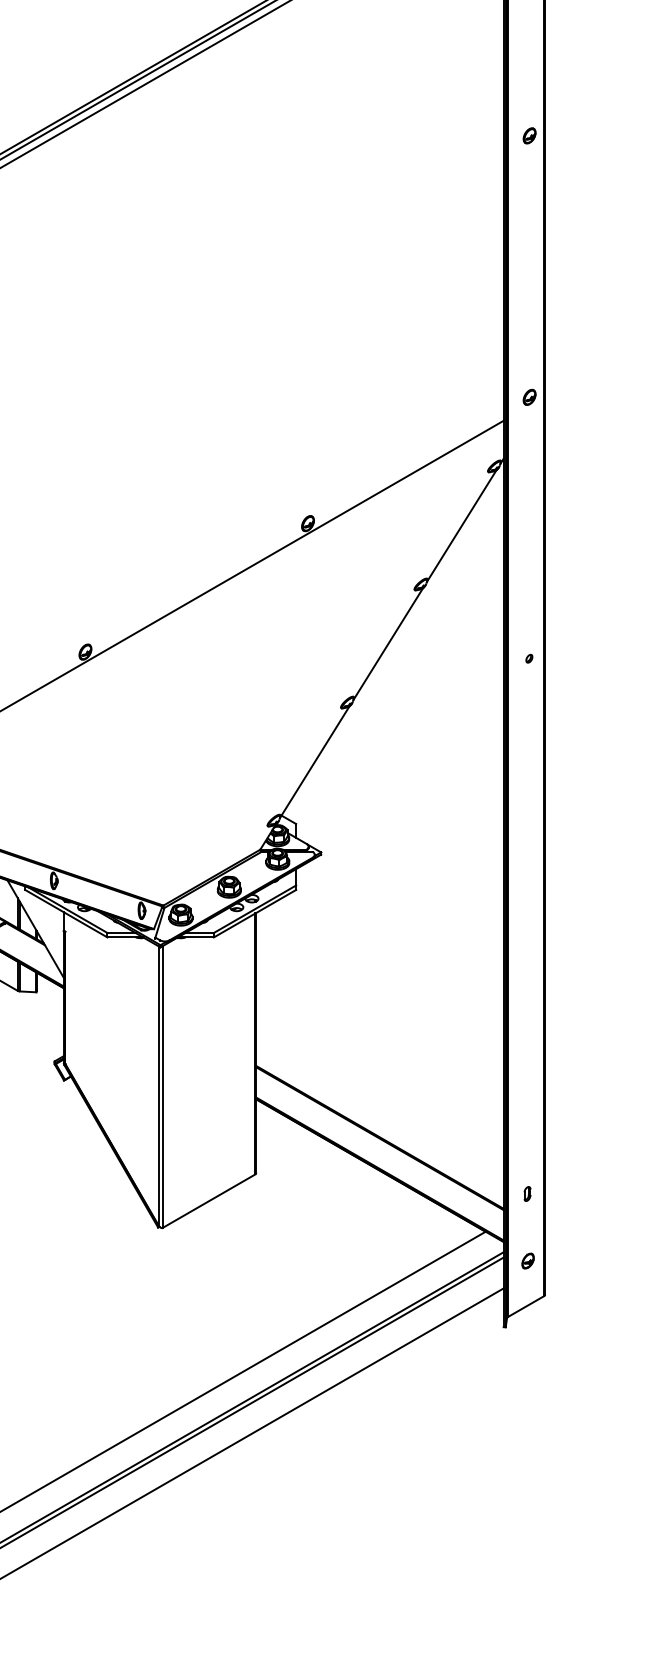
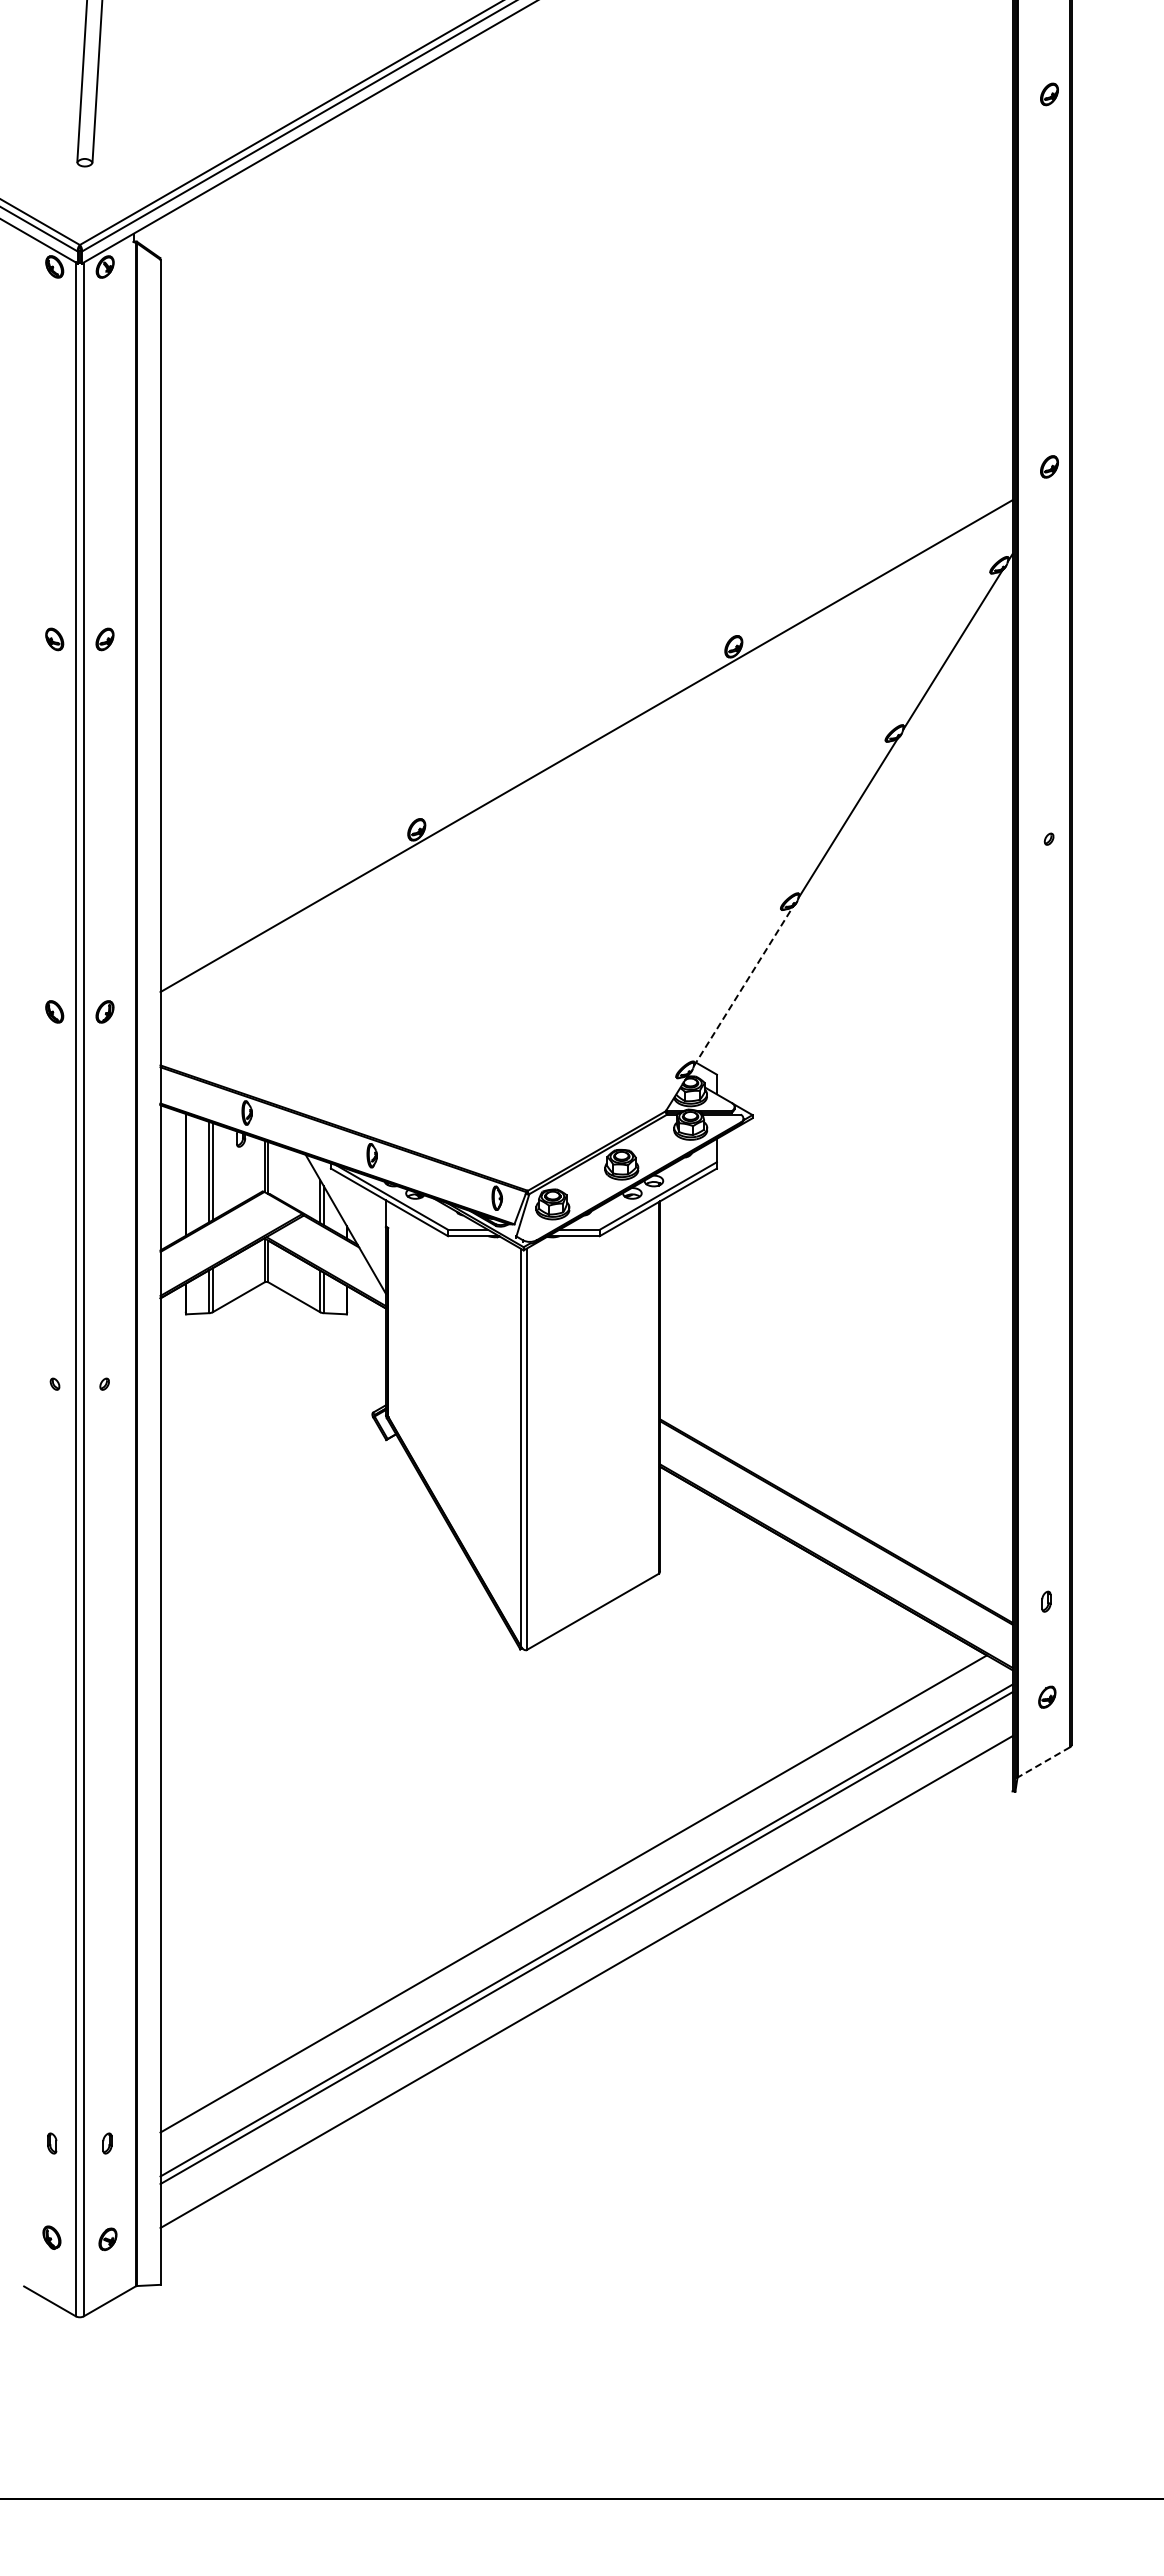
line: (314, 762) -> (743, 986), solid -> dashed
line: (526, 1306) -> (1044, 1762), solid -> dashed

